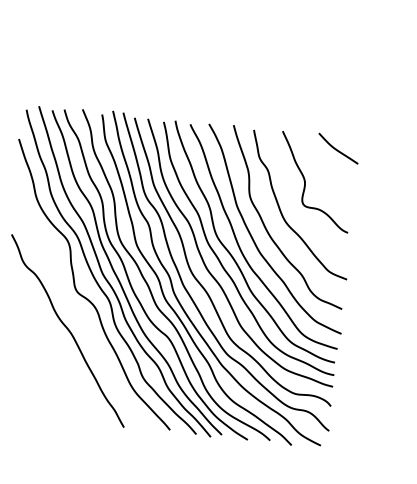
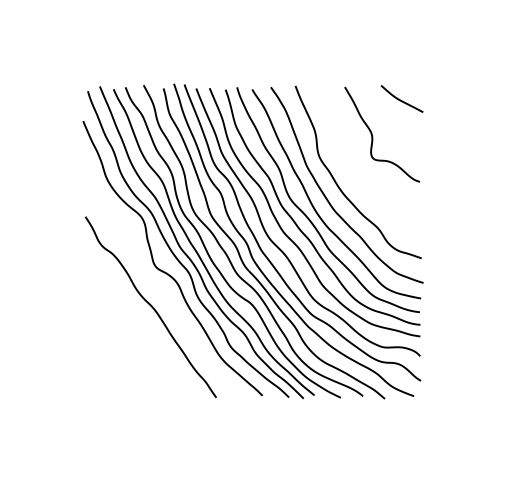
curve: (281, 210) -> (351, 166), removed

